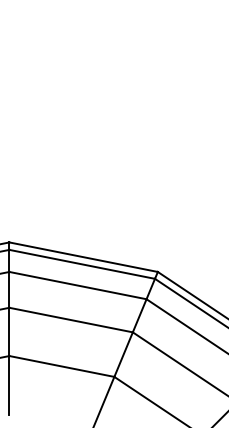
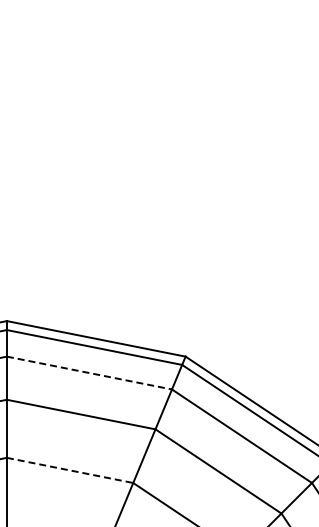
line: (78, 285) -> (89, 373), solid -> dashed
line: (62, 366) -> (70, 470), solid -> dashed

